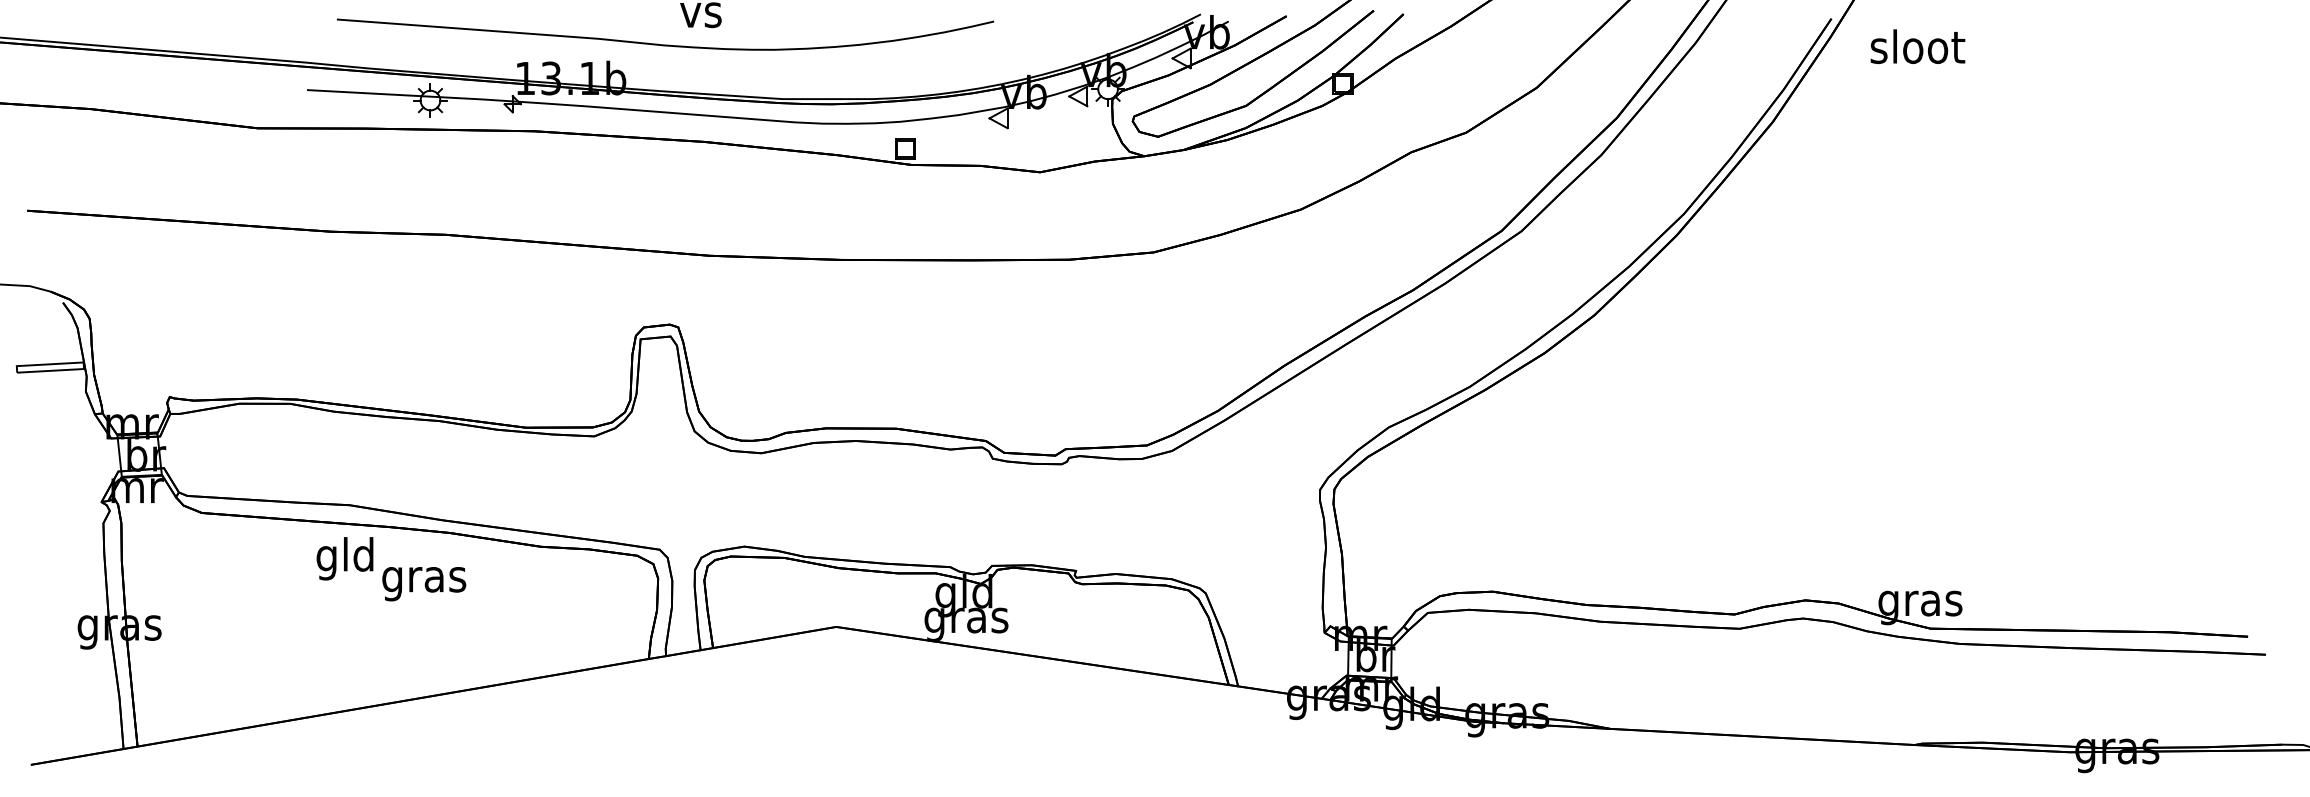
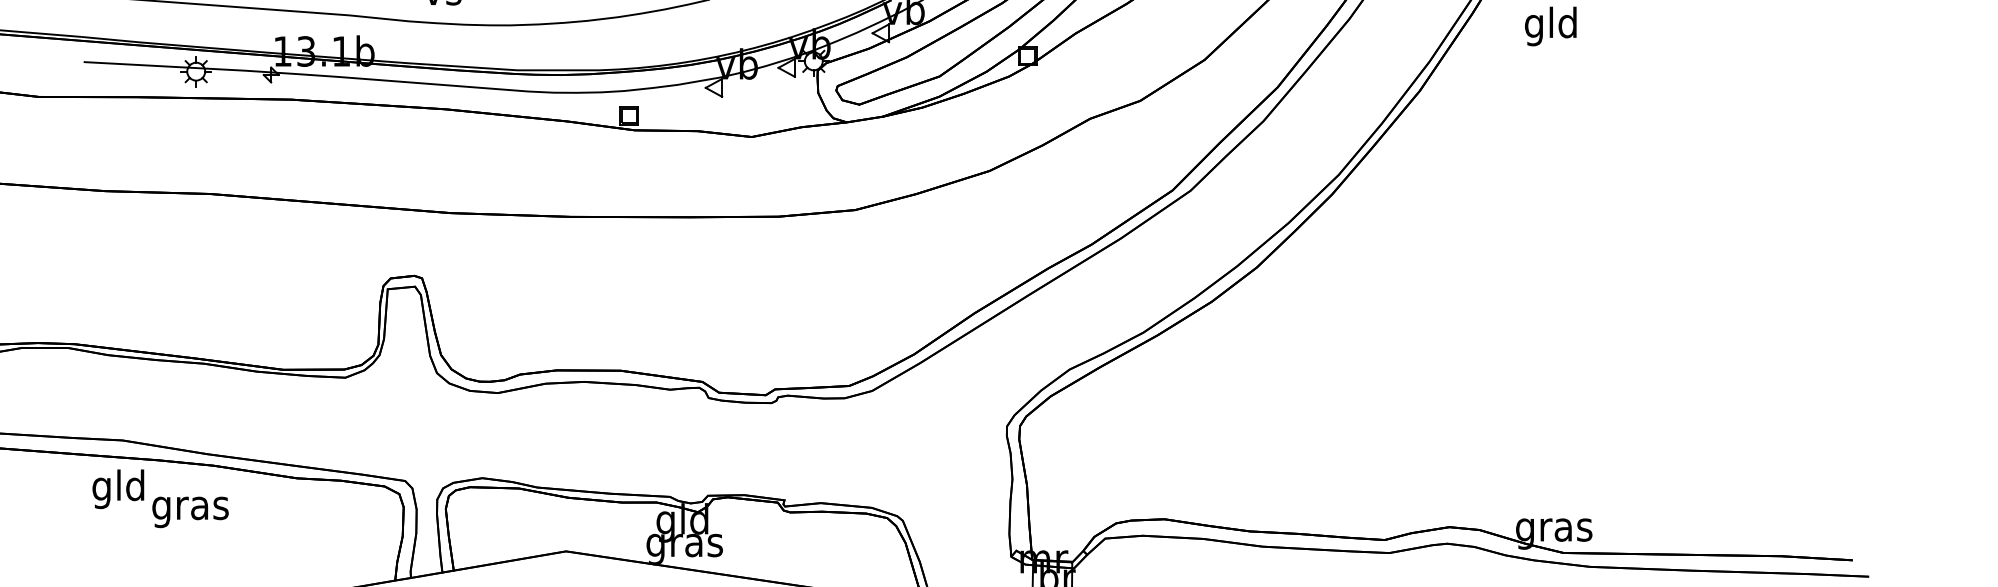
text: (1917, 50) -> (1551, 26), sloot -> gld

